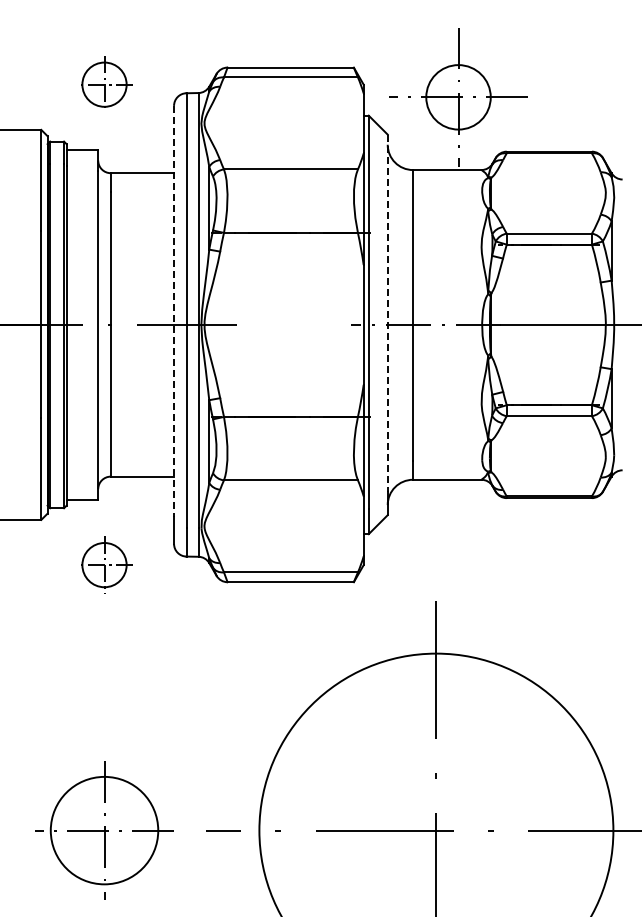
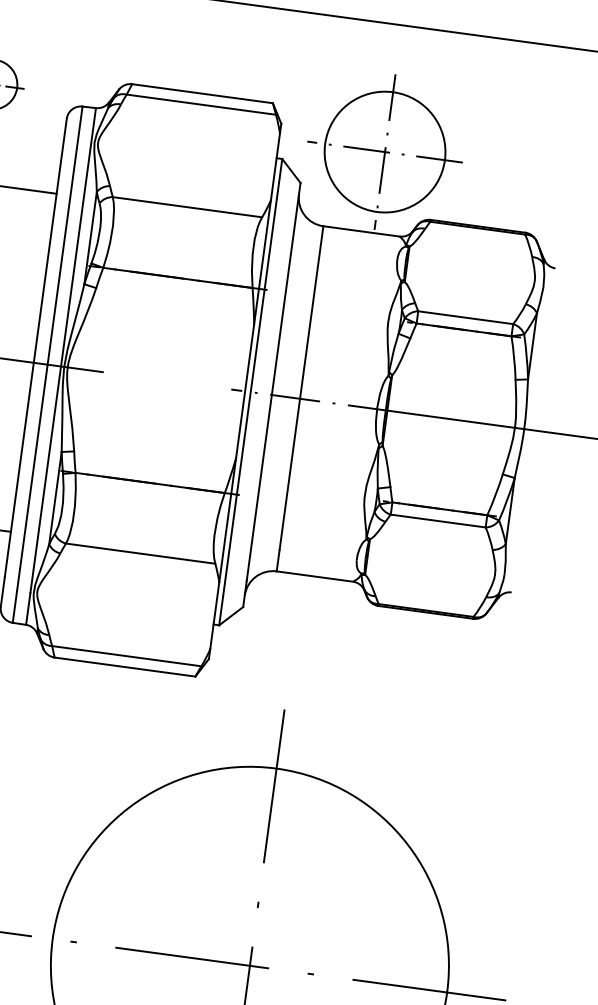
circle: (458, 97) -> (384, 152), size x1.67
line: (174, 311) -> (36, 347), dashed -> solid
line: (387, 313) -> (273, 382), dashed -> solid

